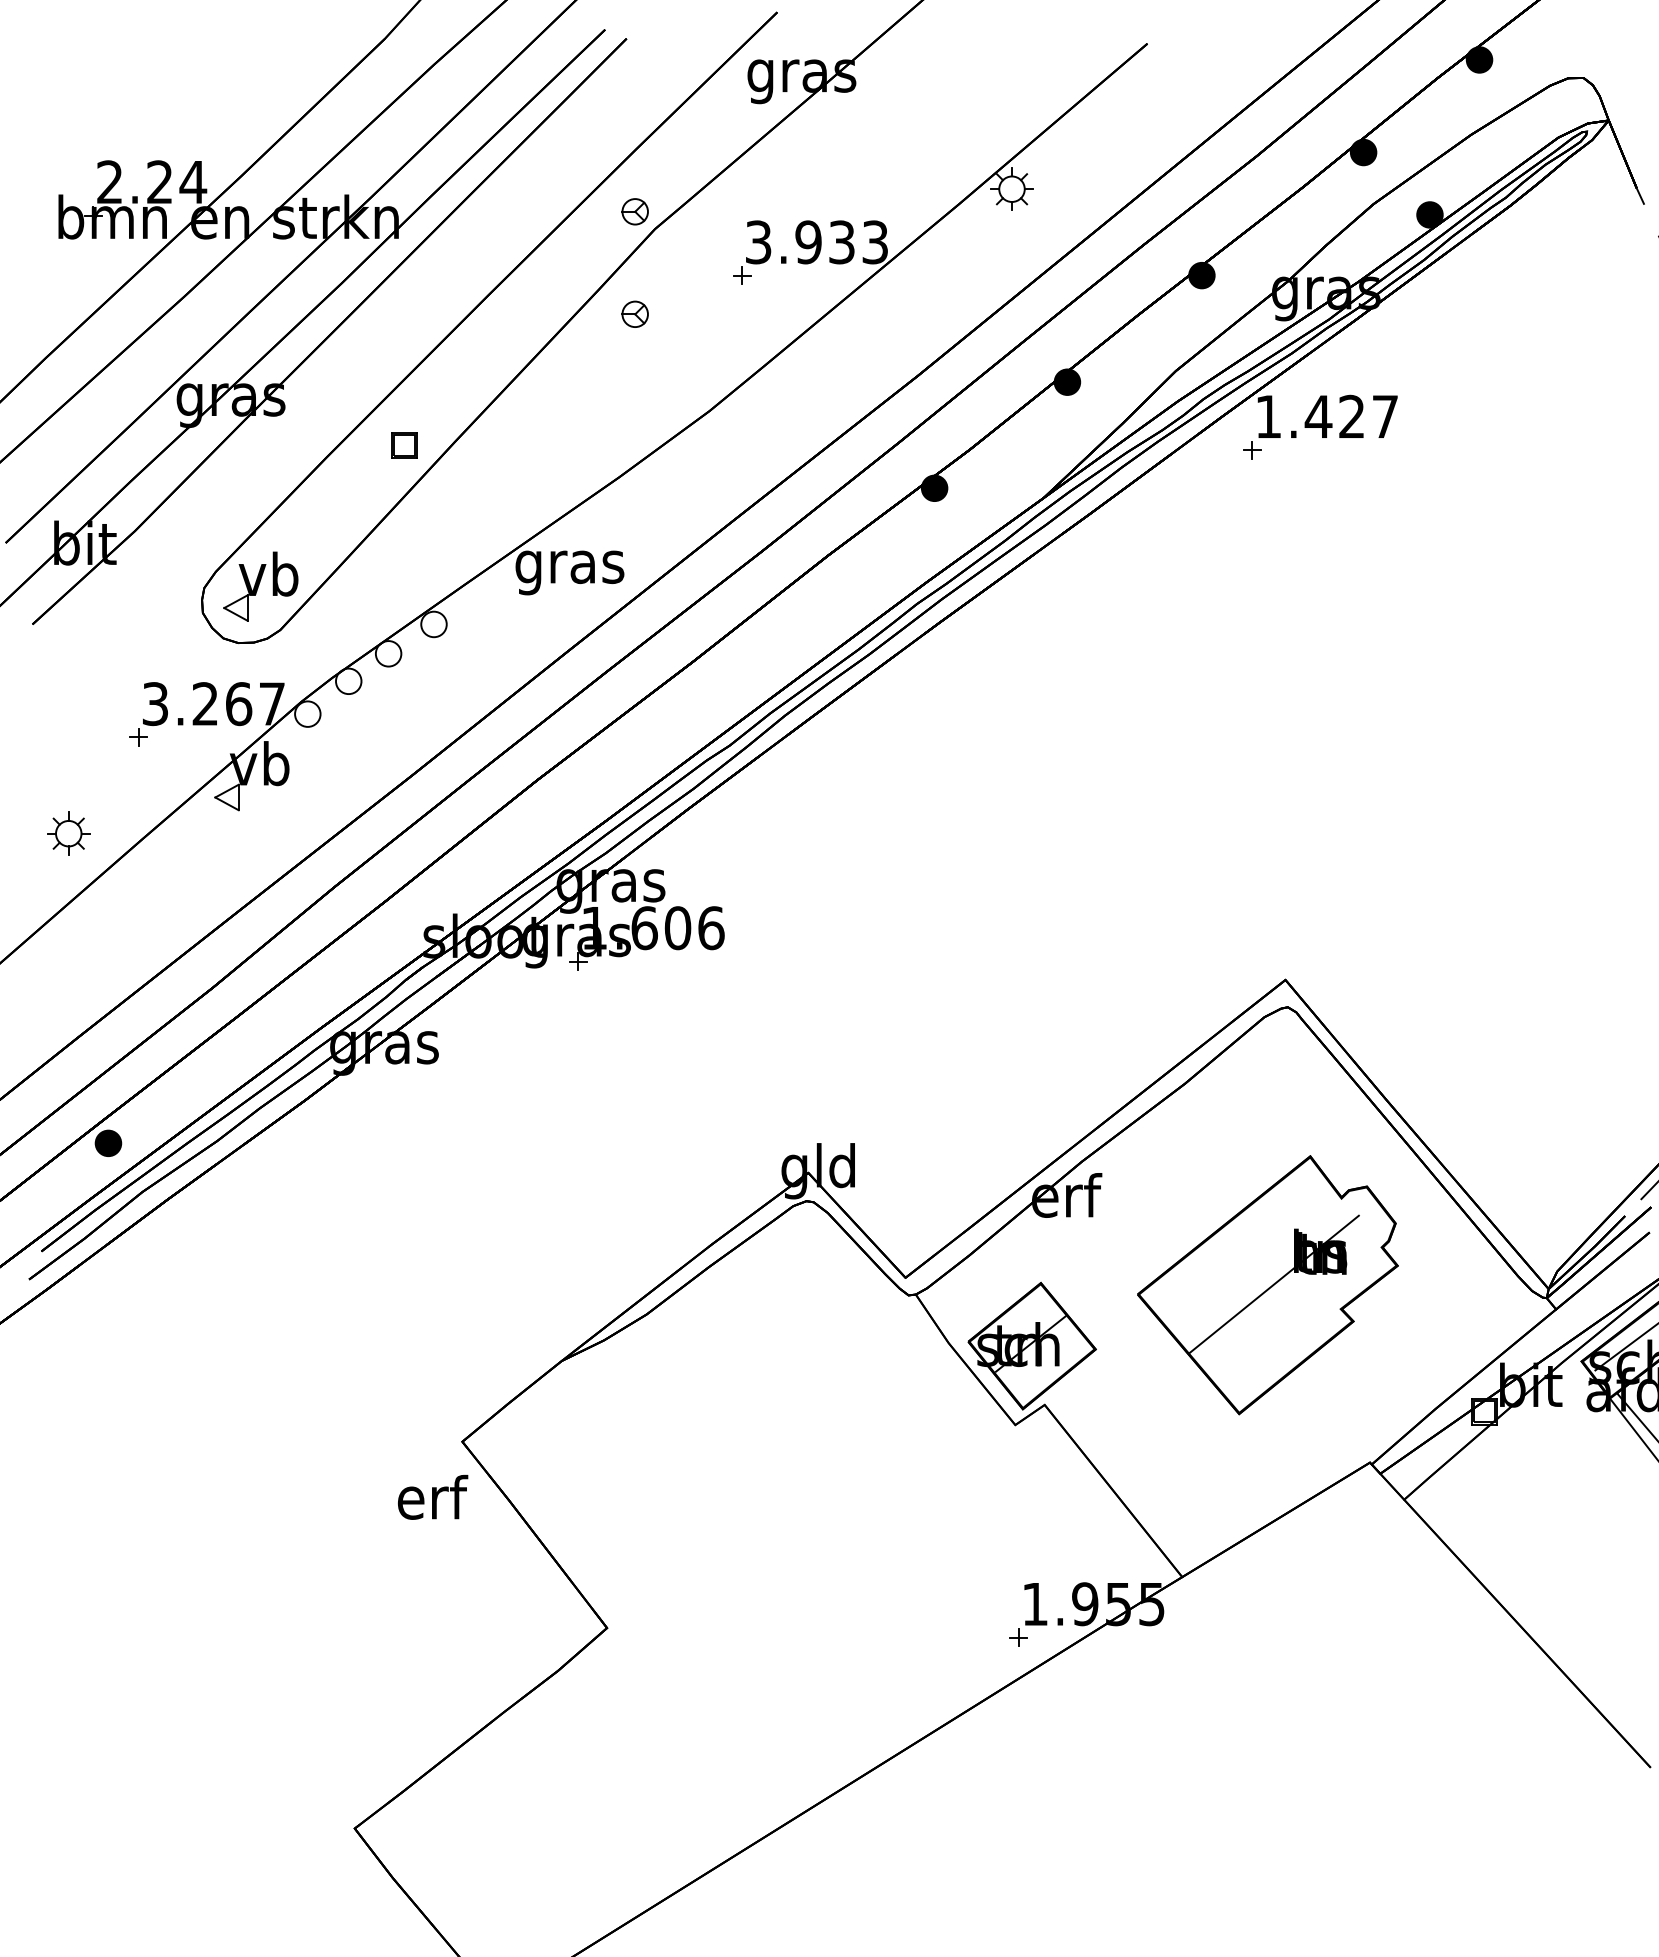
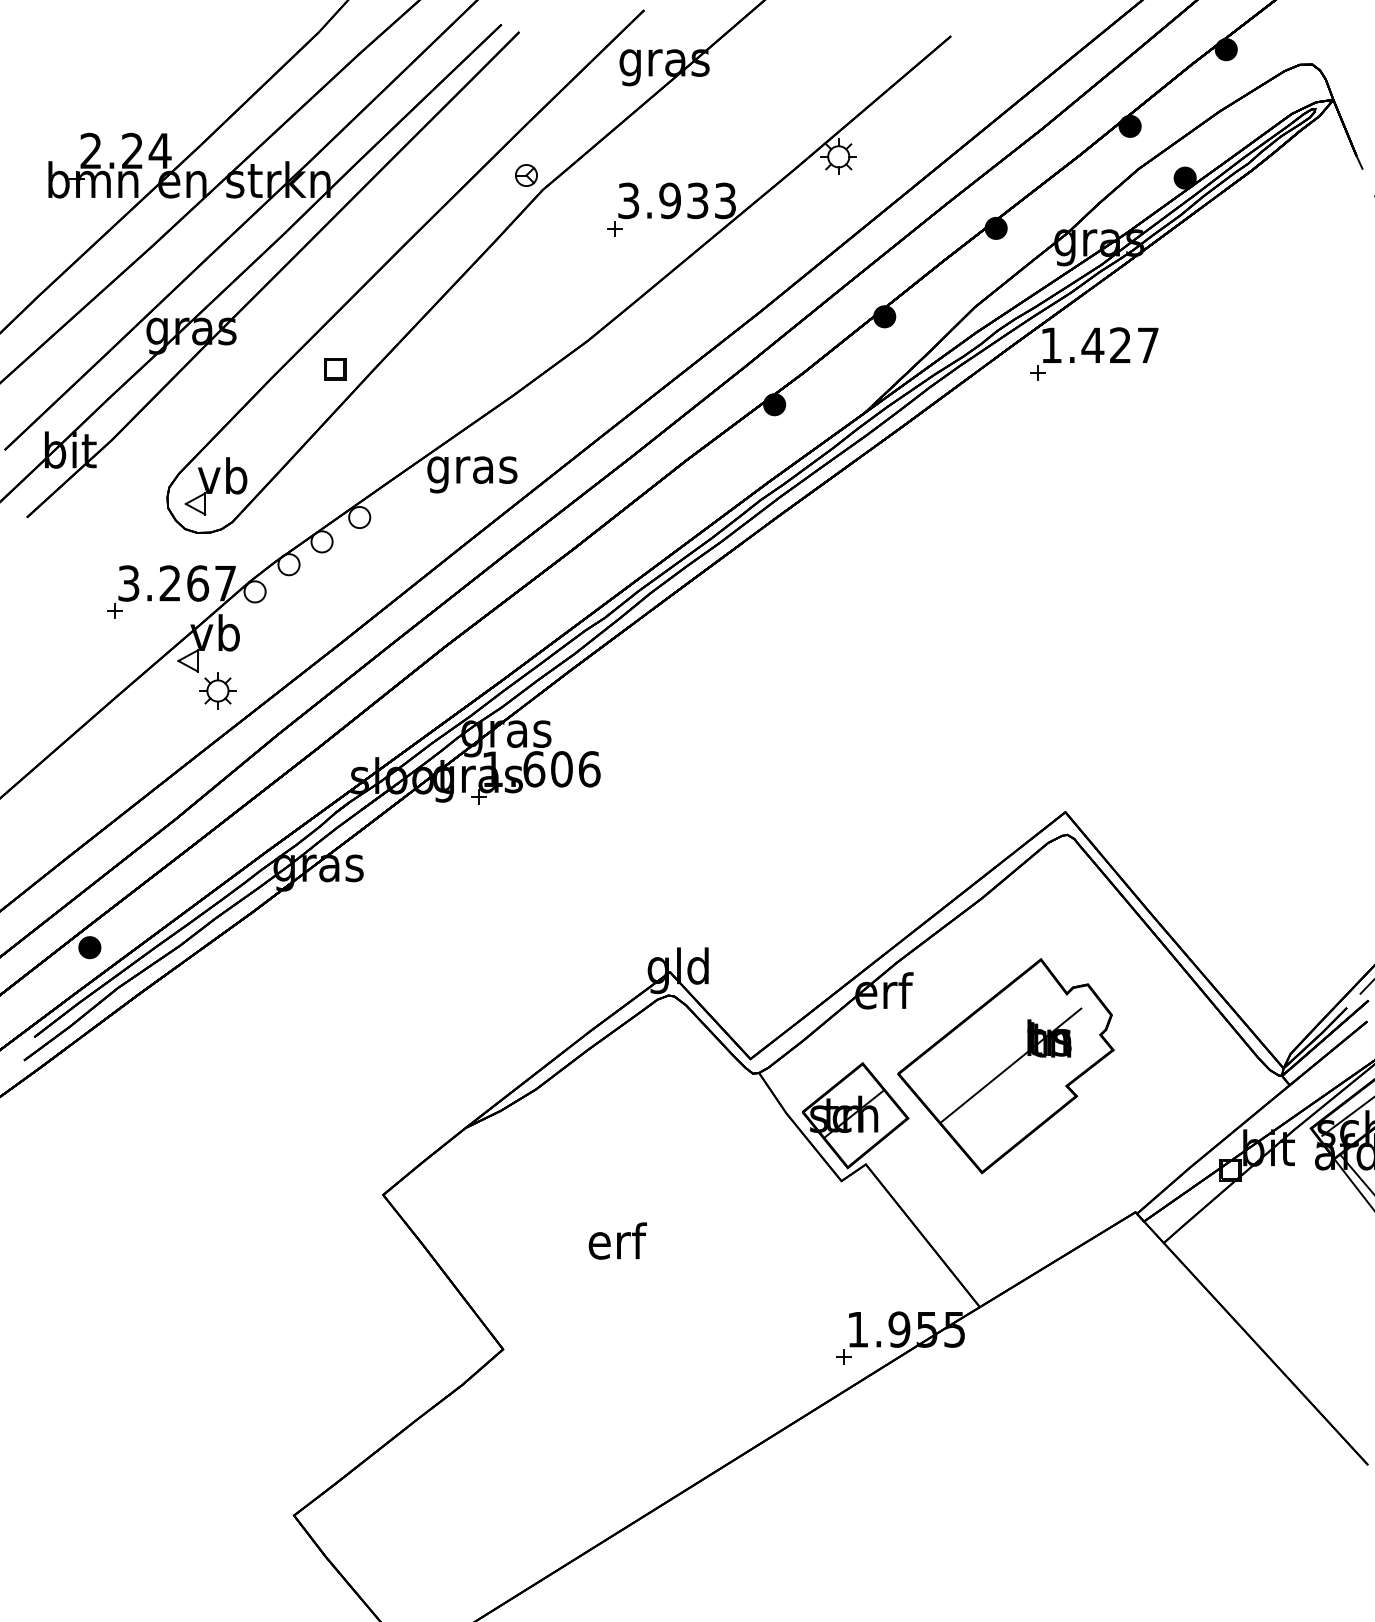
part: (635, 314) -> (526, 260), removed
part: (68, 833) -> (217, 690), moved
part: (1267, 1285) -> (1005, 1066), moved
text: (432, 1496) -> (617, 1240), moved

